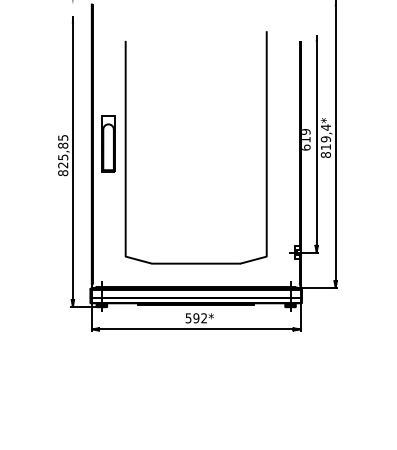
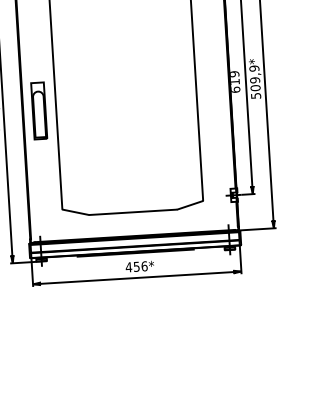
text: (325, 140) -> (254, 81), 819,4* -> 509,9*
part: (108, 143) -> (39, 110), moved
text: (196, 318) -> (136, 267), 592* -> 456*

